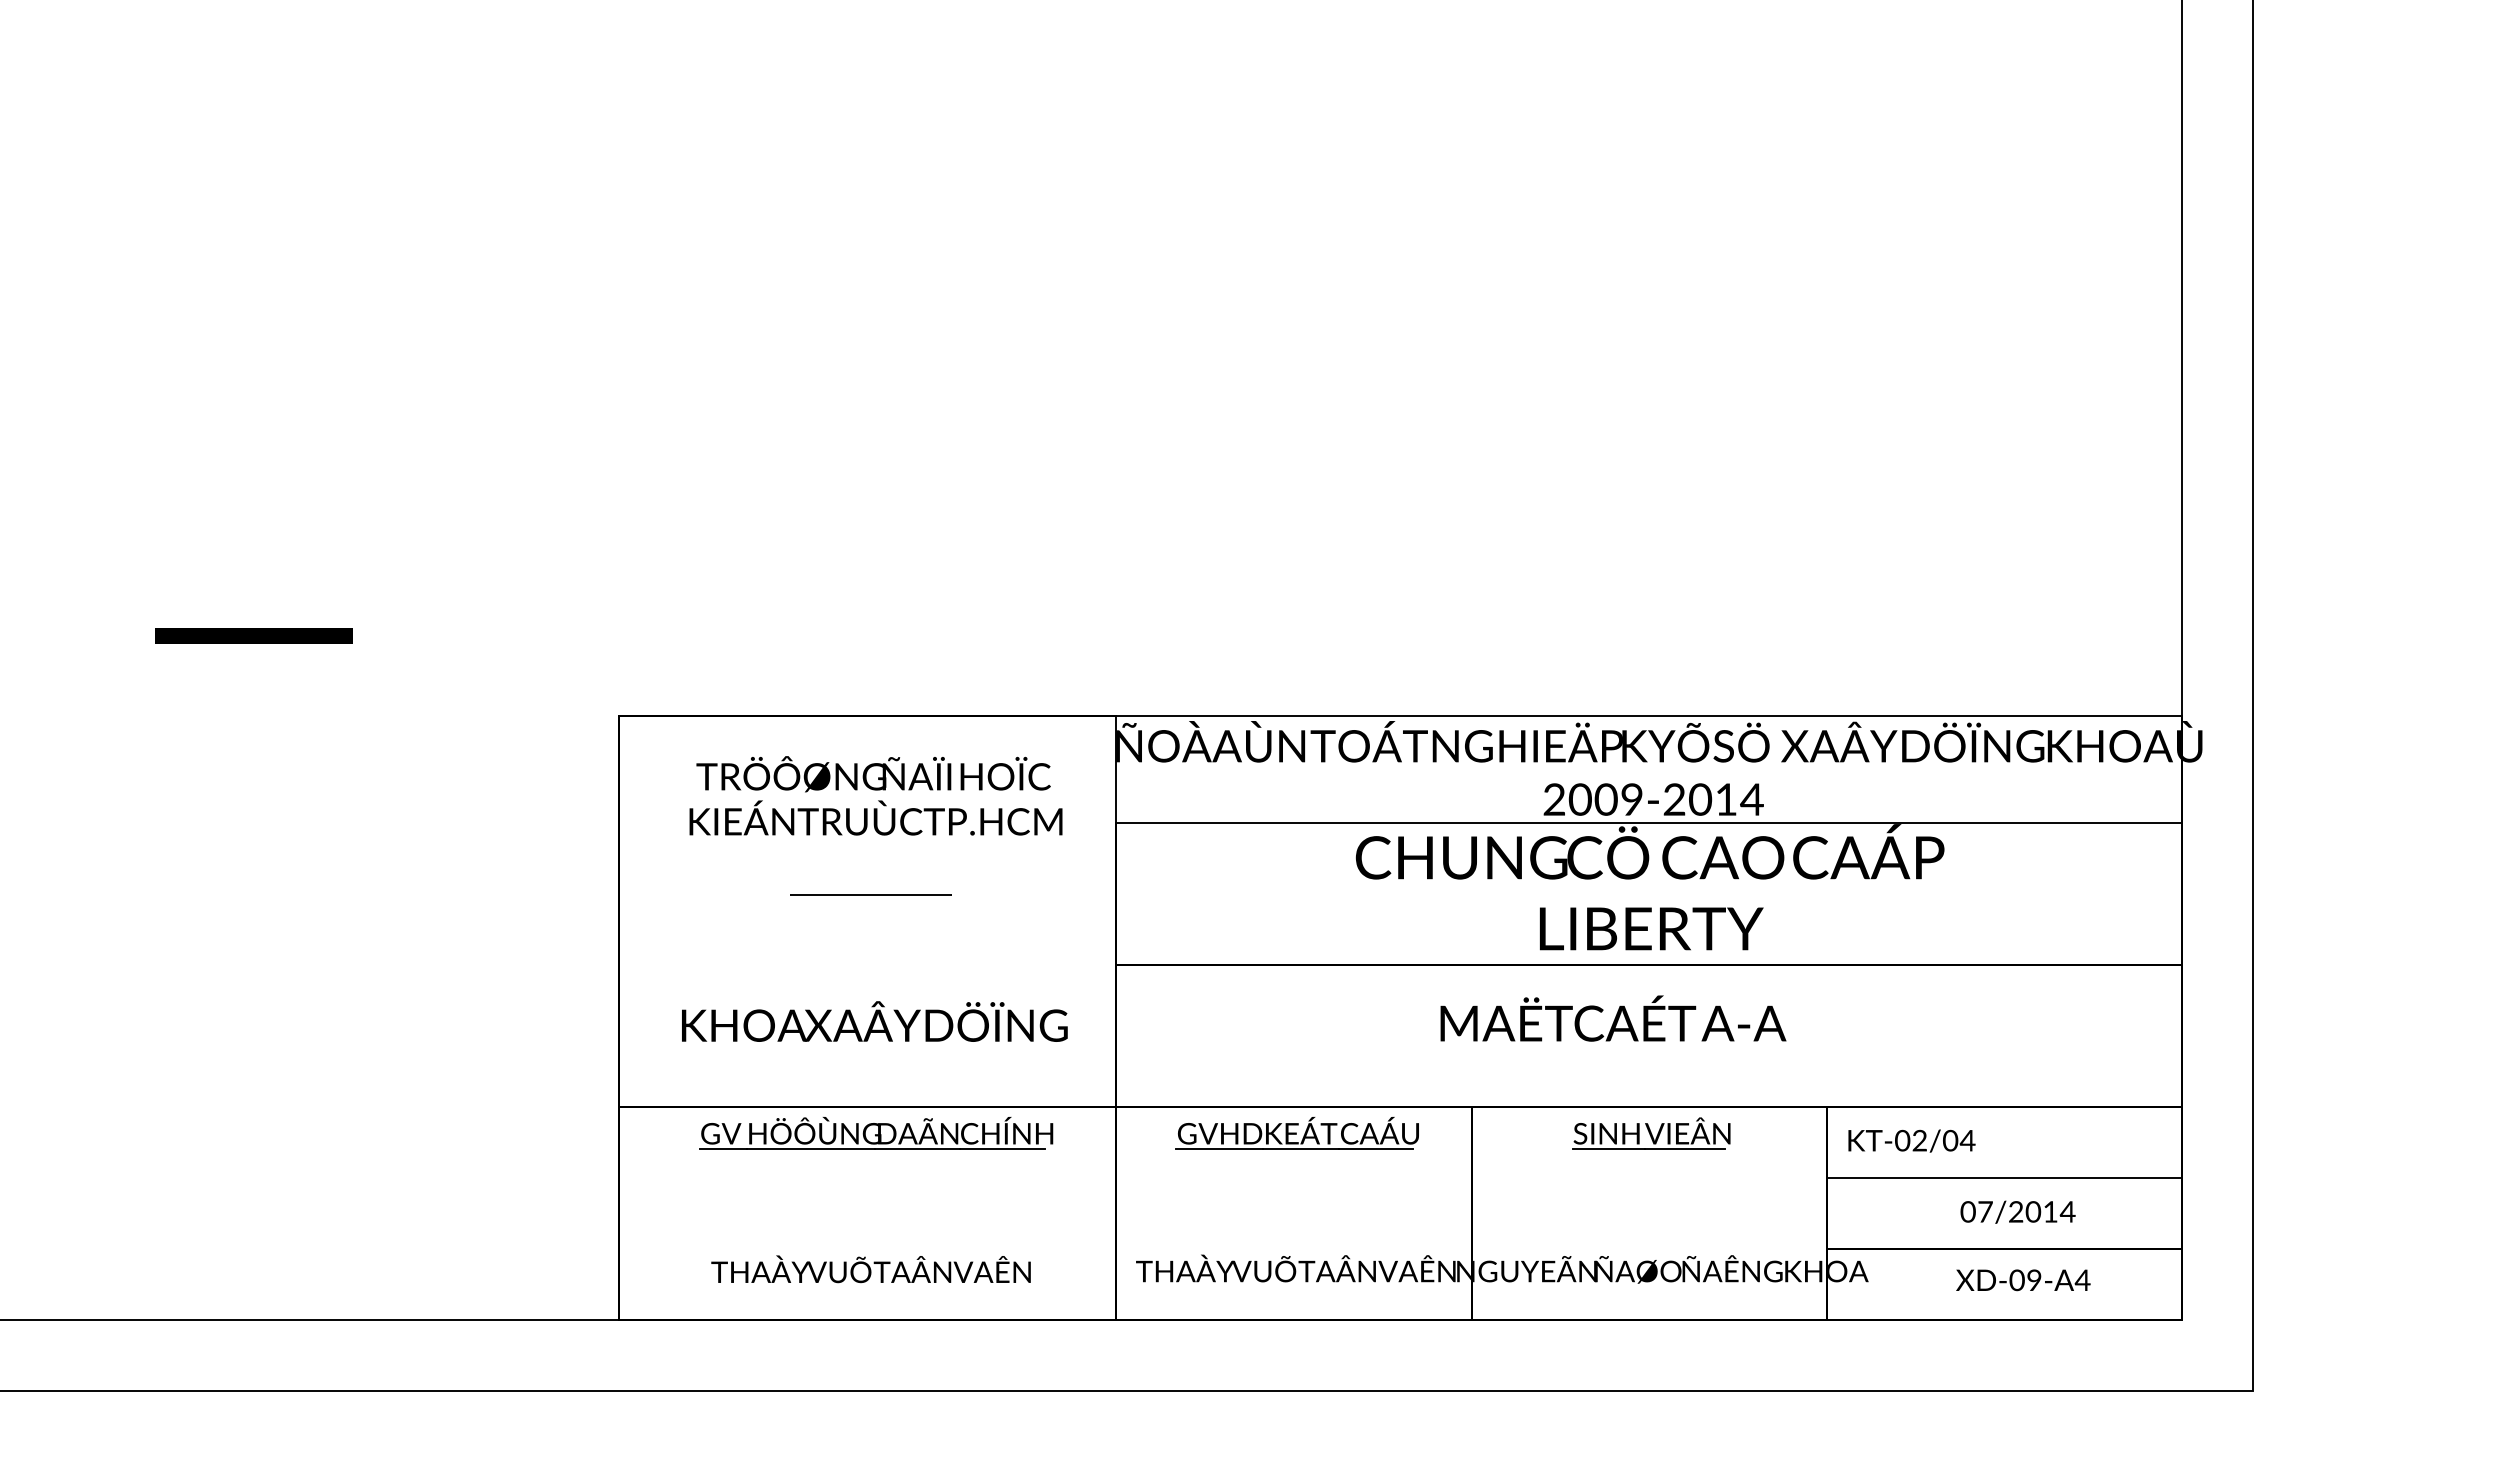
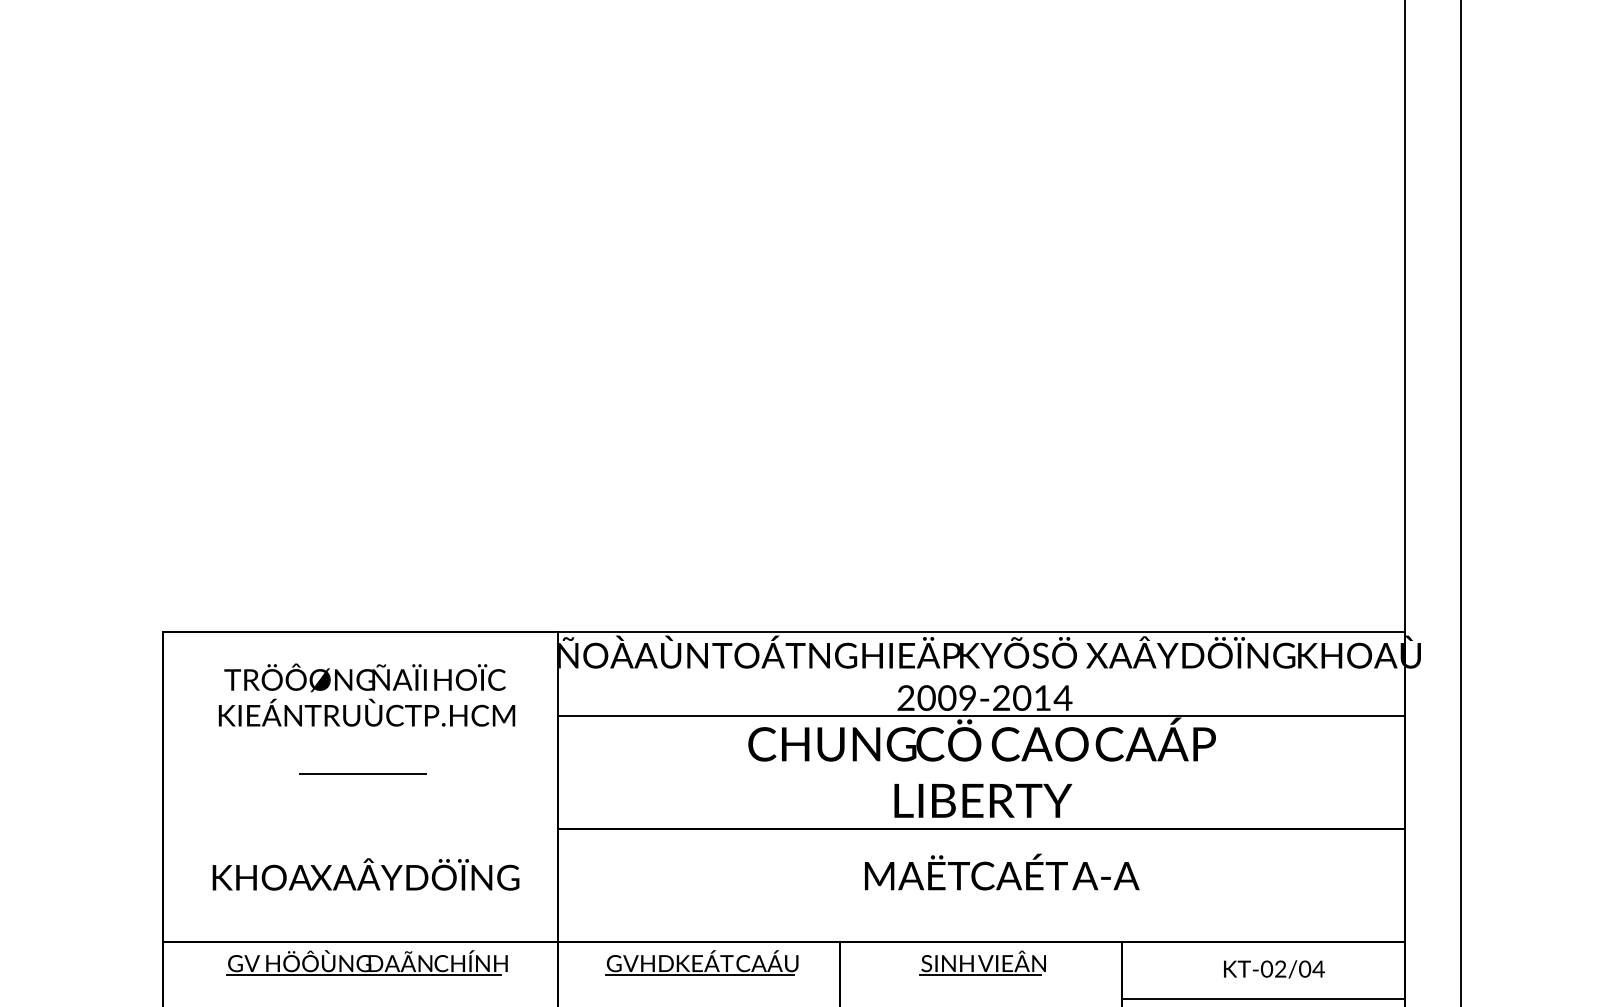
text: (1613, 1018) -> (1002, 872), moved
text: (1911, 1140) -> (1274, 968), moved

